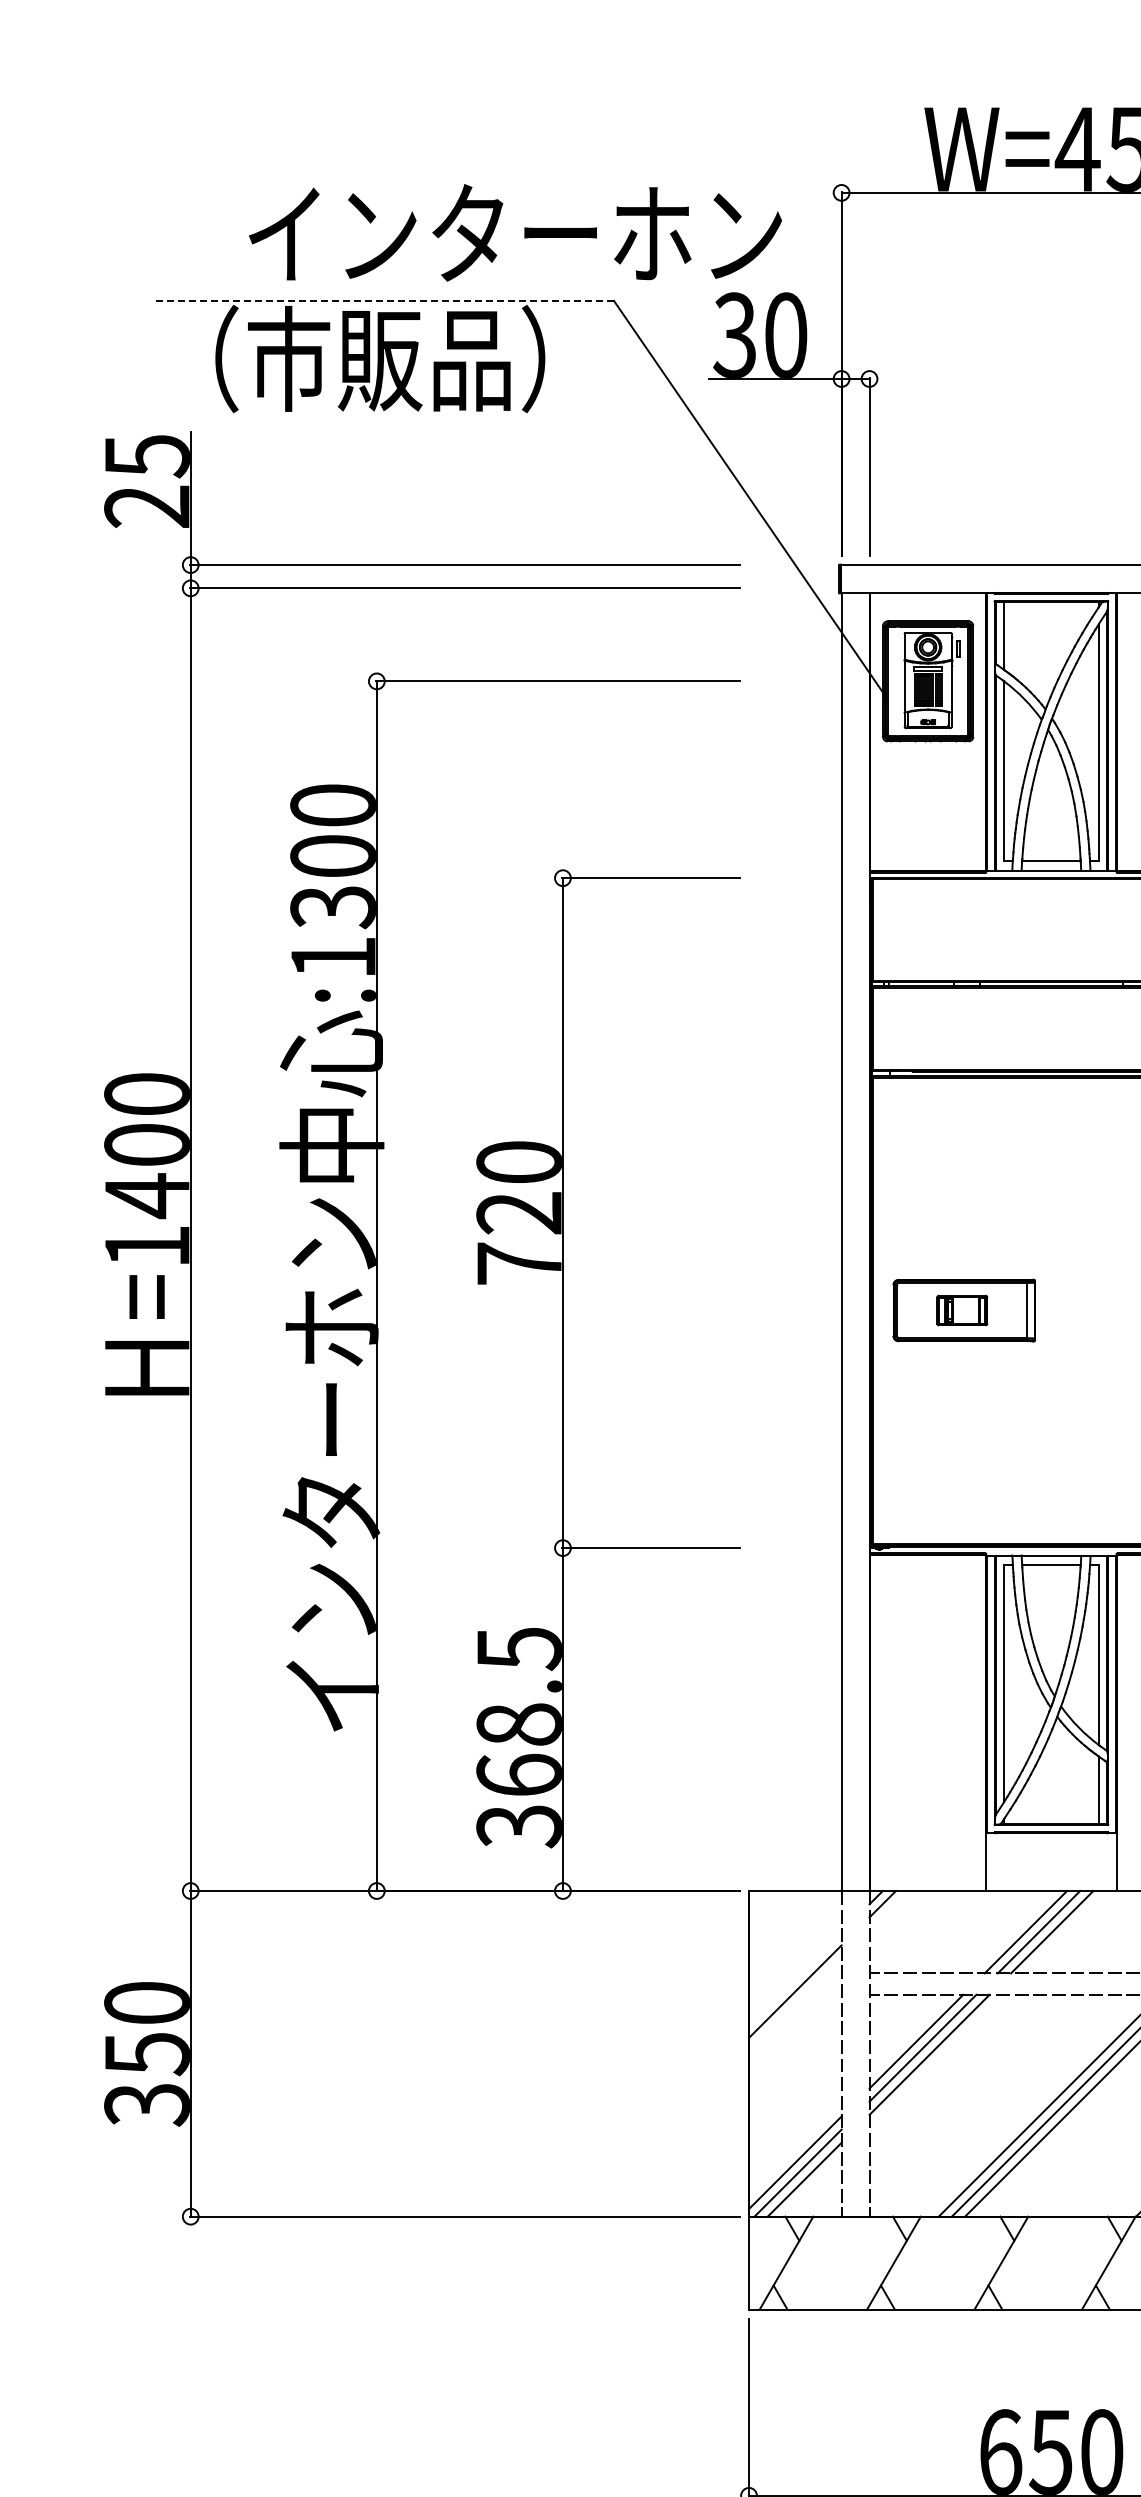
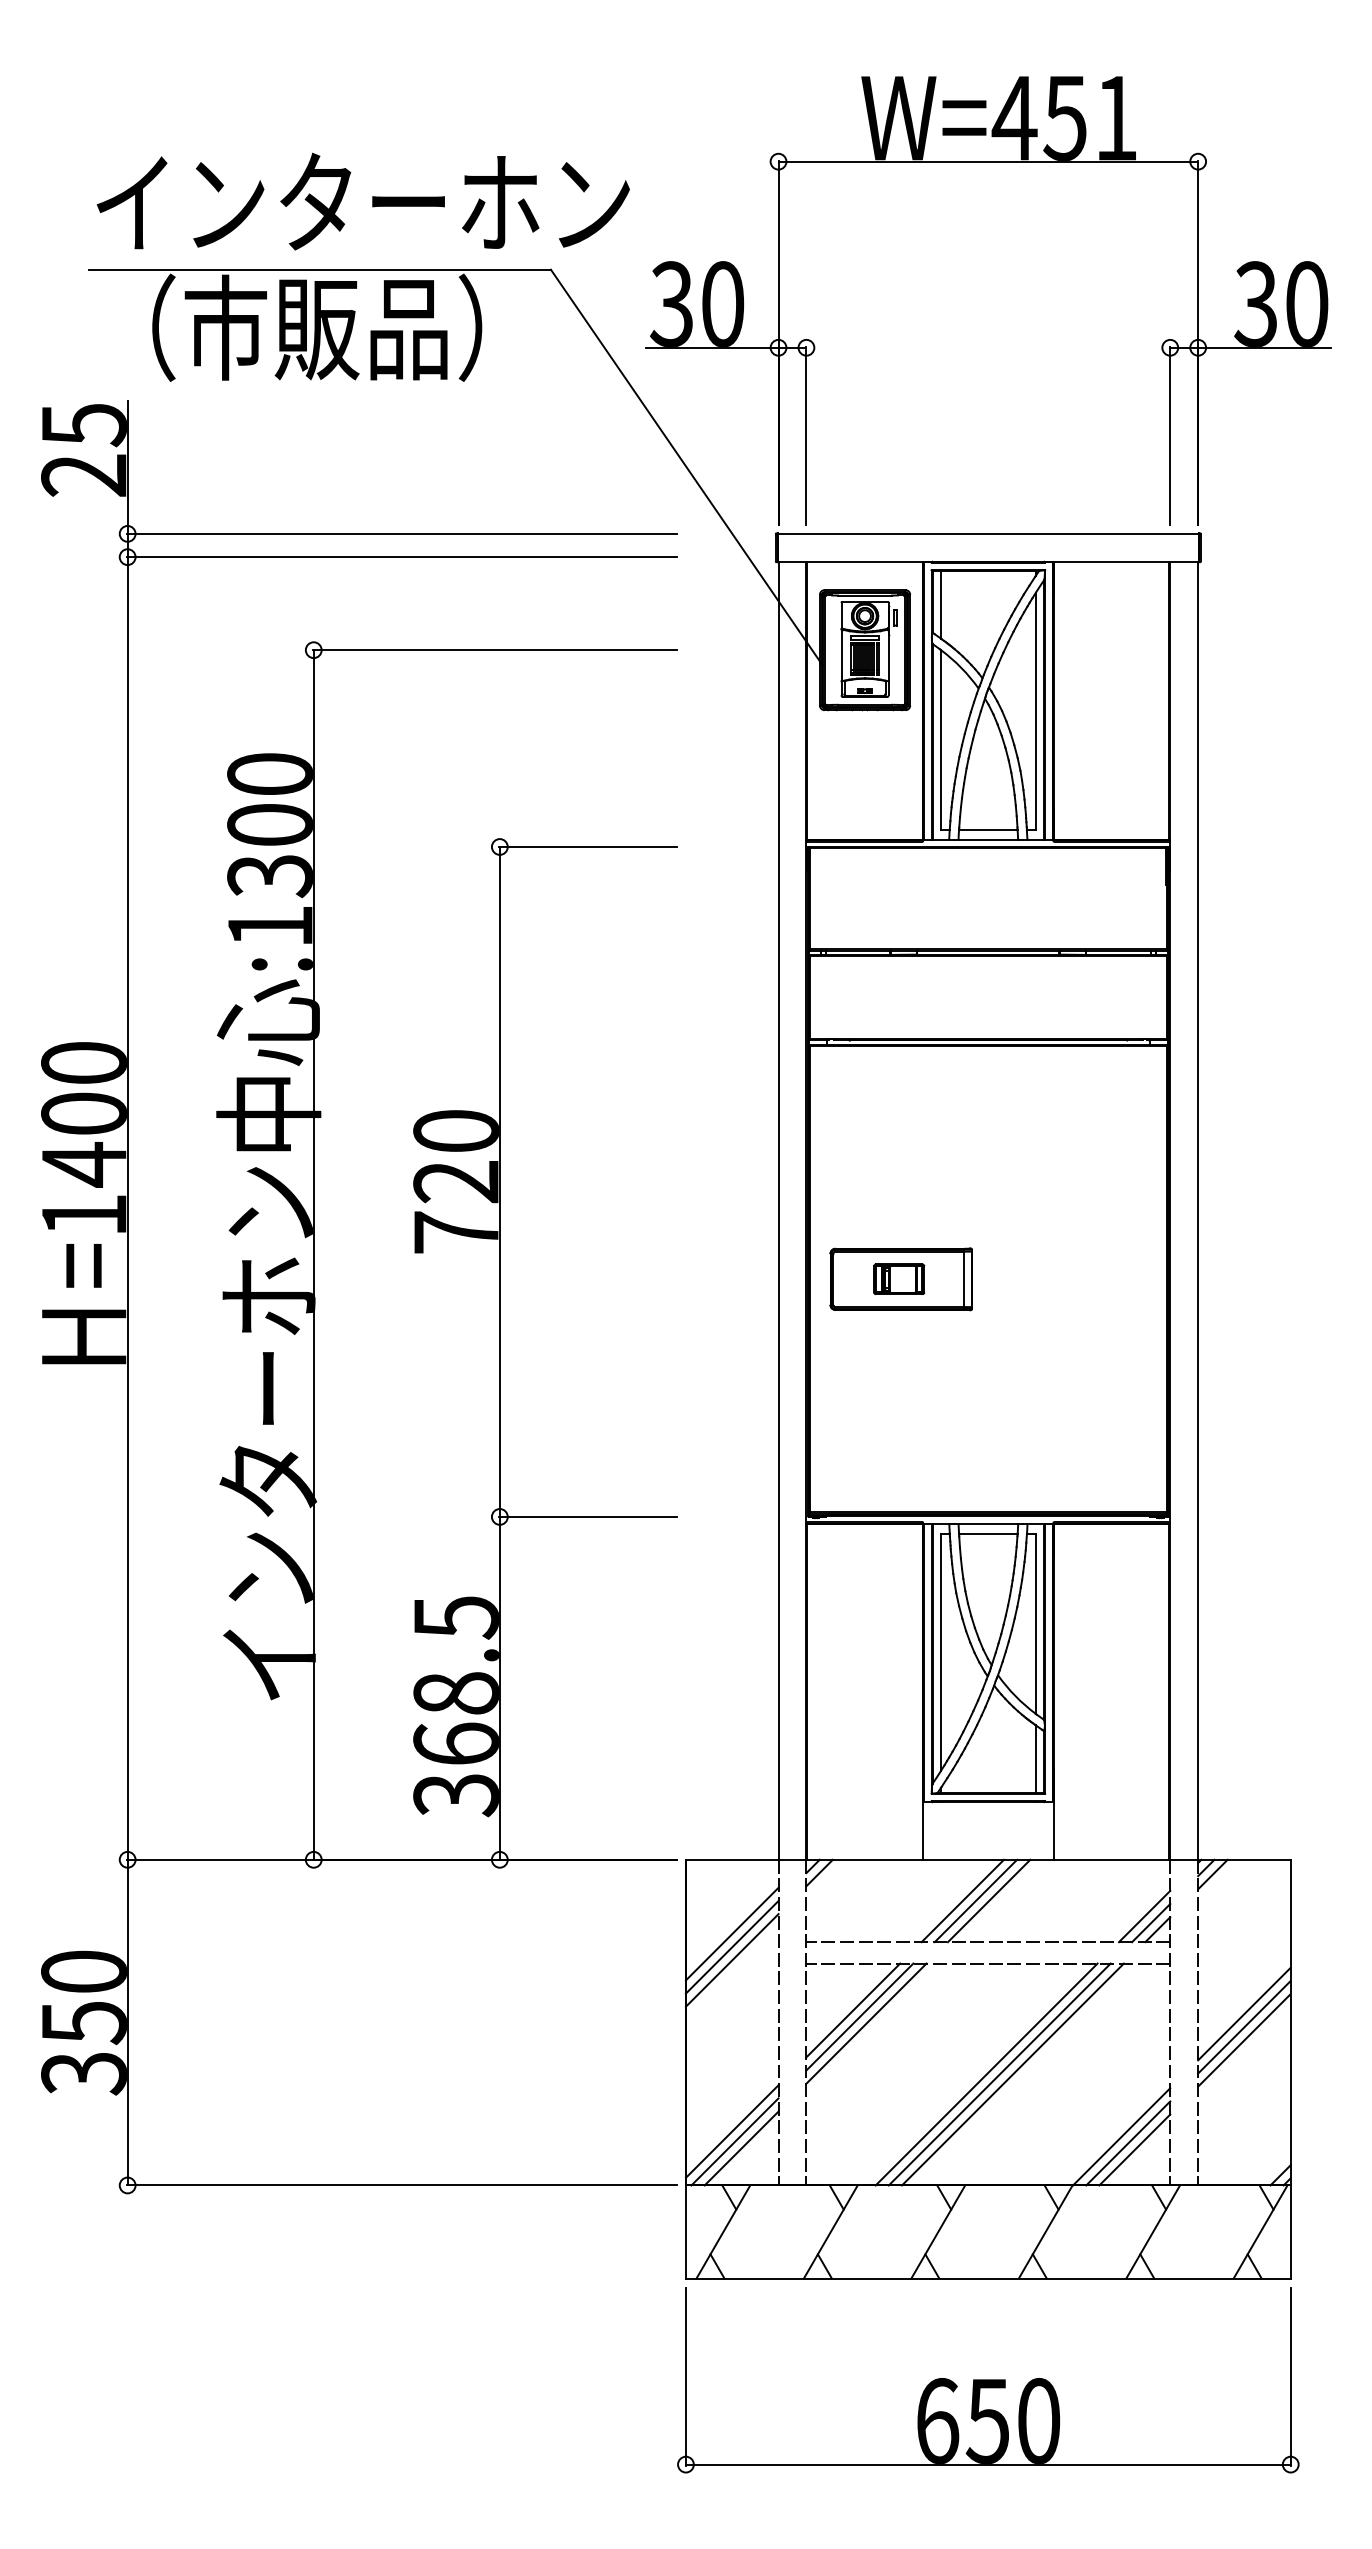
text: (514, 232) -> (362, 201), moved
line: (382, 300) -> (319, 269), dashed -> solid
line: (794, 1964) -> (731, 1933), added
line: (794, 1978) -> (731, 1947), added

